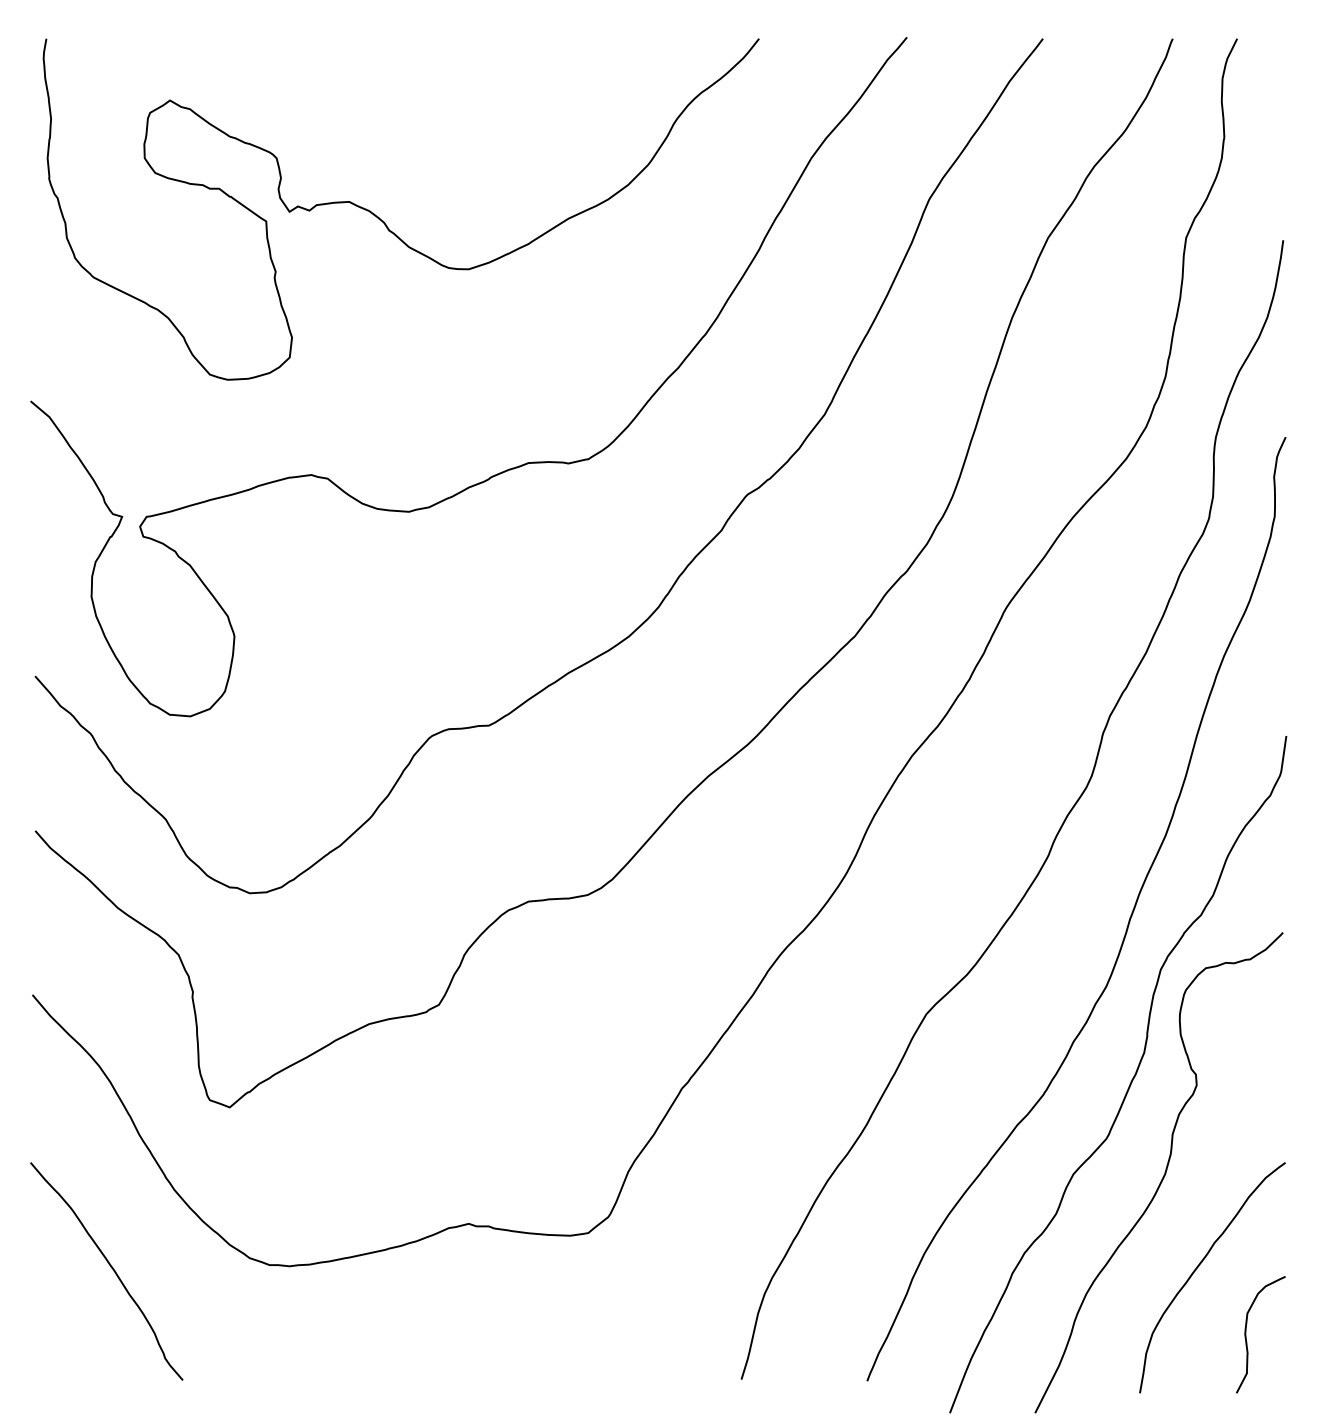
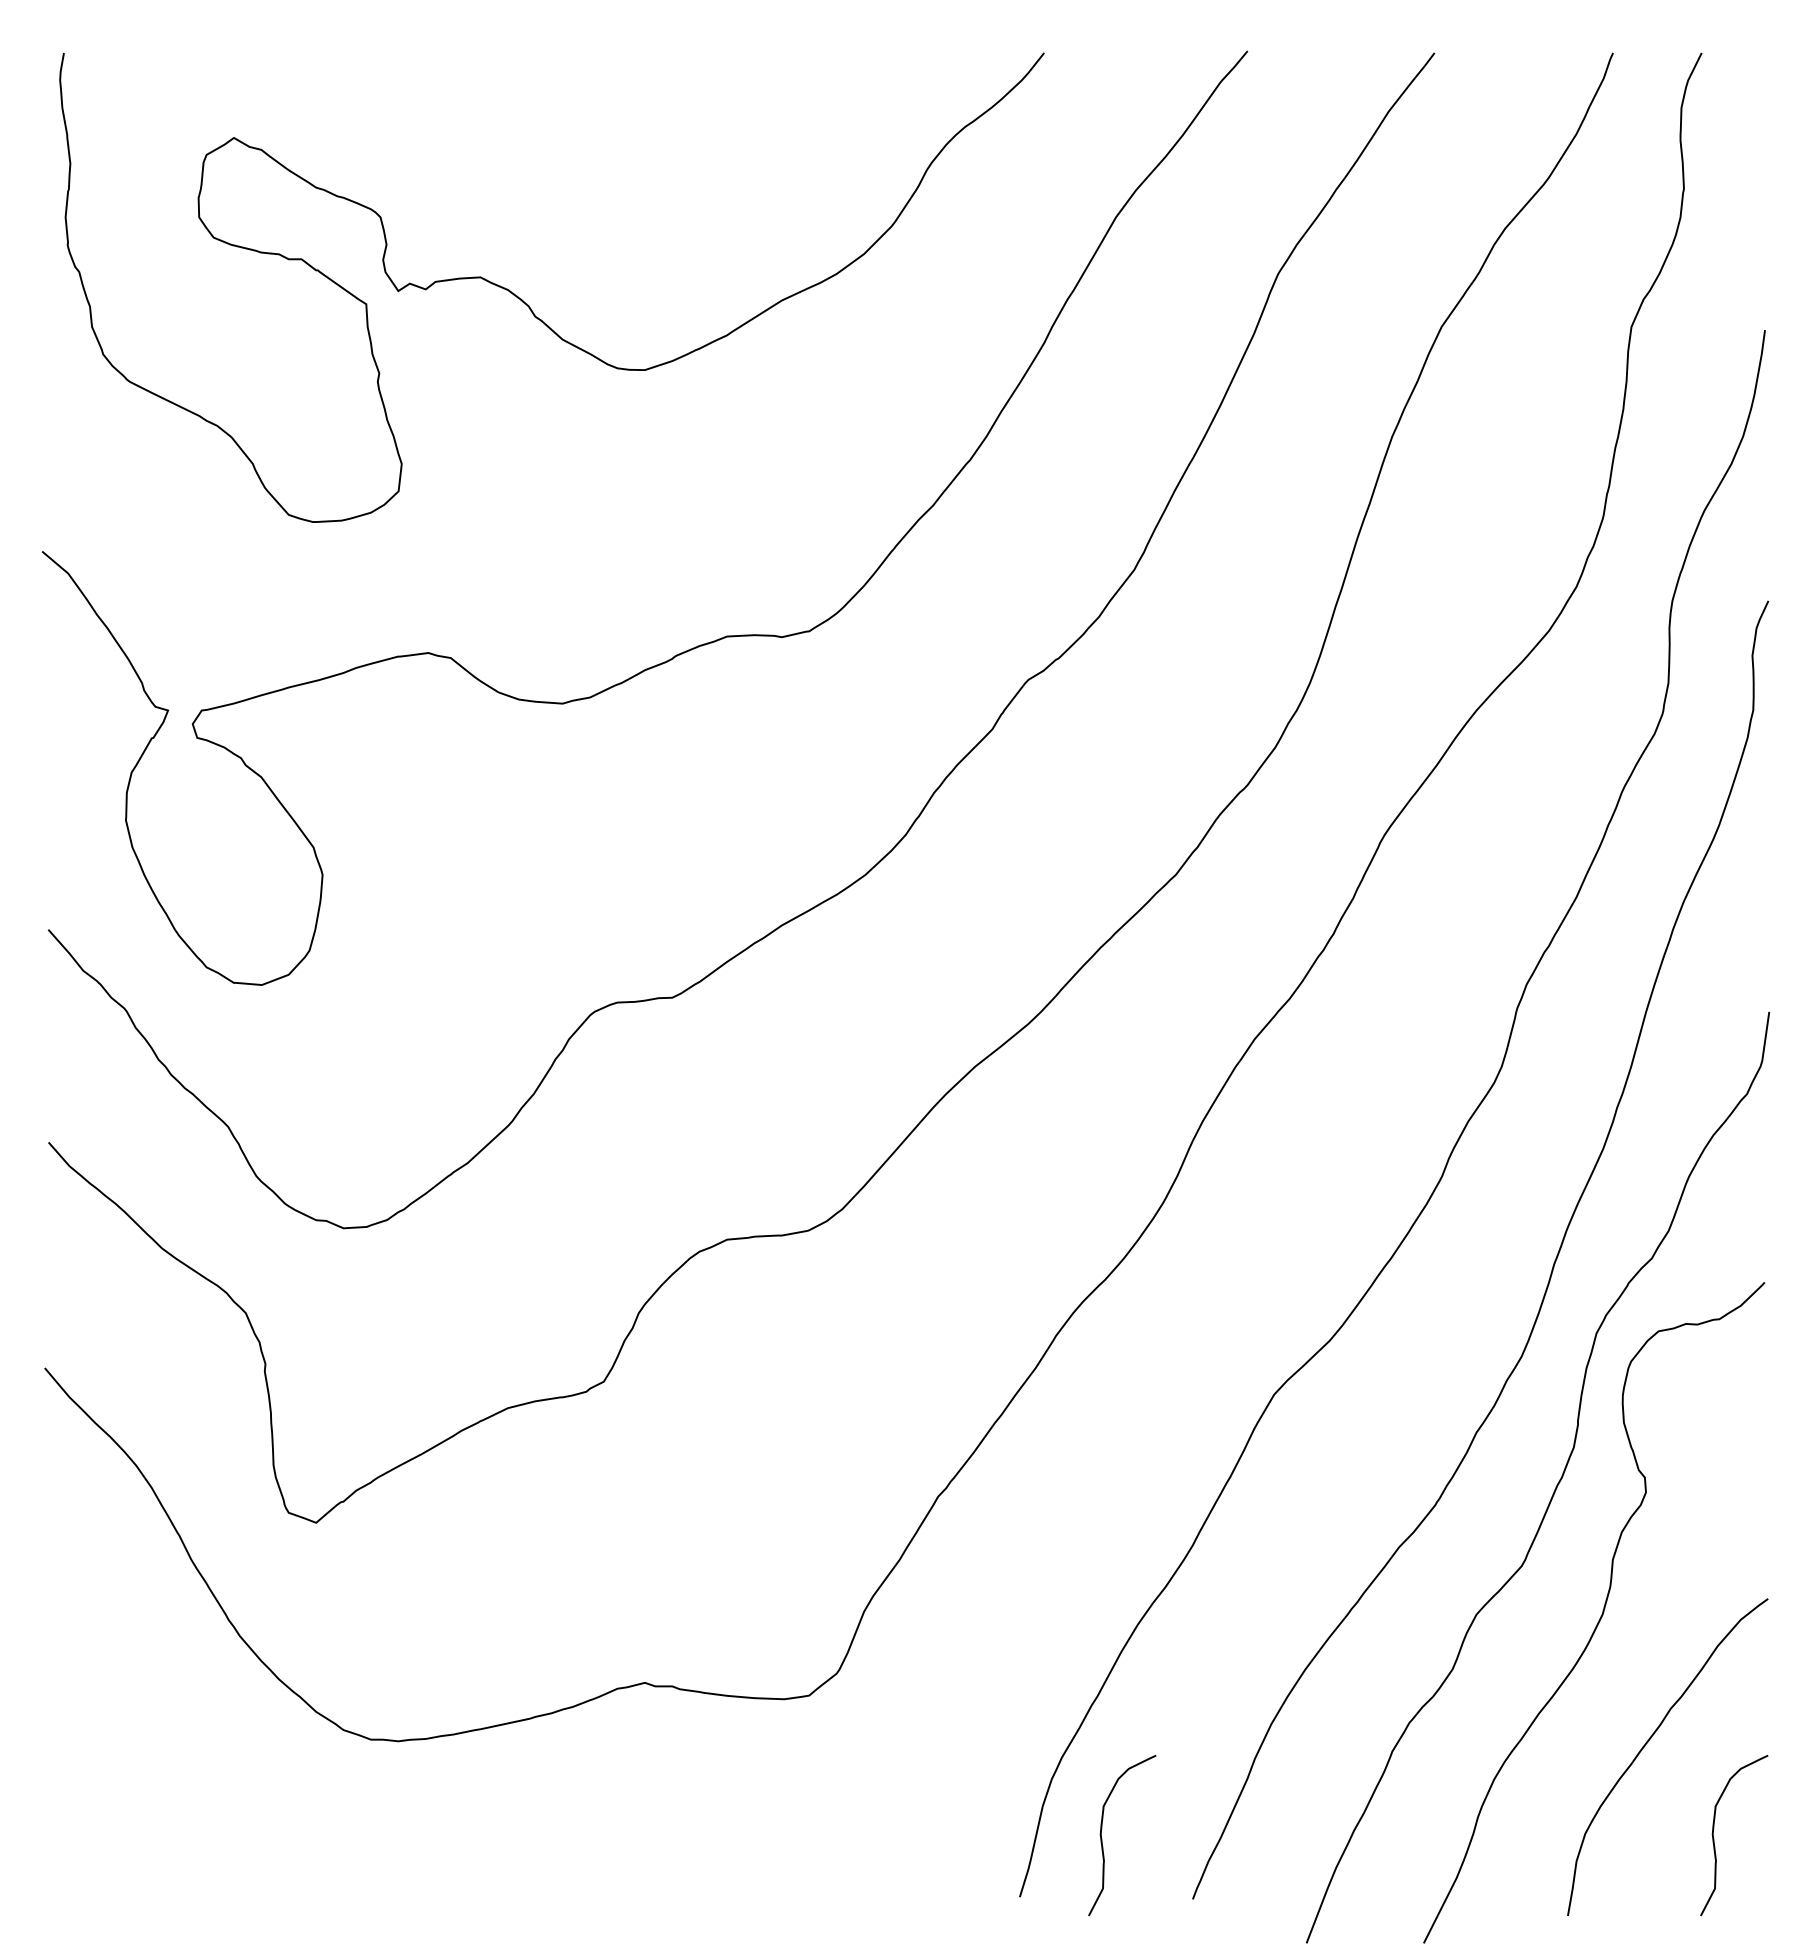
curve: (110, 1267) -> (152, 1742), removed
curve: (801, 1336) -> (1102, 1838), added

